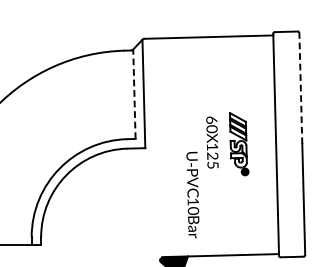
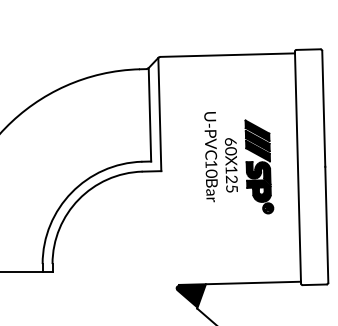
line: (300, 88) -> (323, 108), dashed -> solid
line: (133, 93) -> (149, 114), dashed -> solid
part: (239, 143) -> (259, 166), size x1.43
text: (192, 195) -> (210, 157), moved

